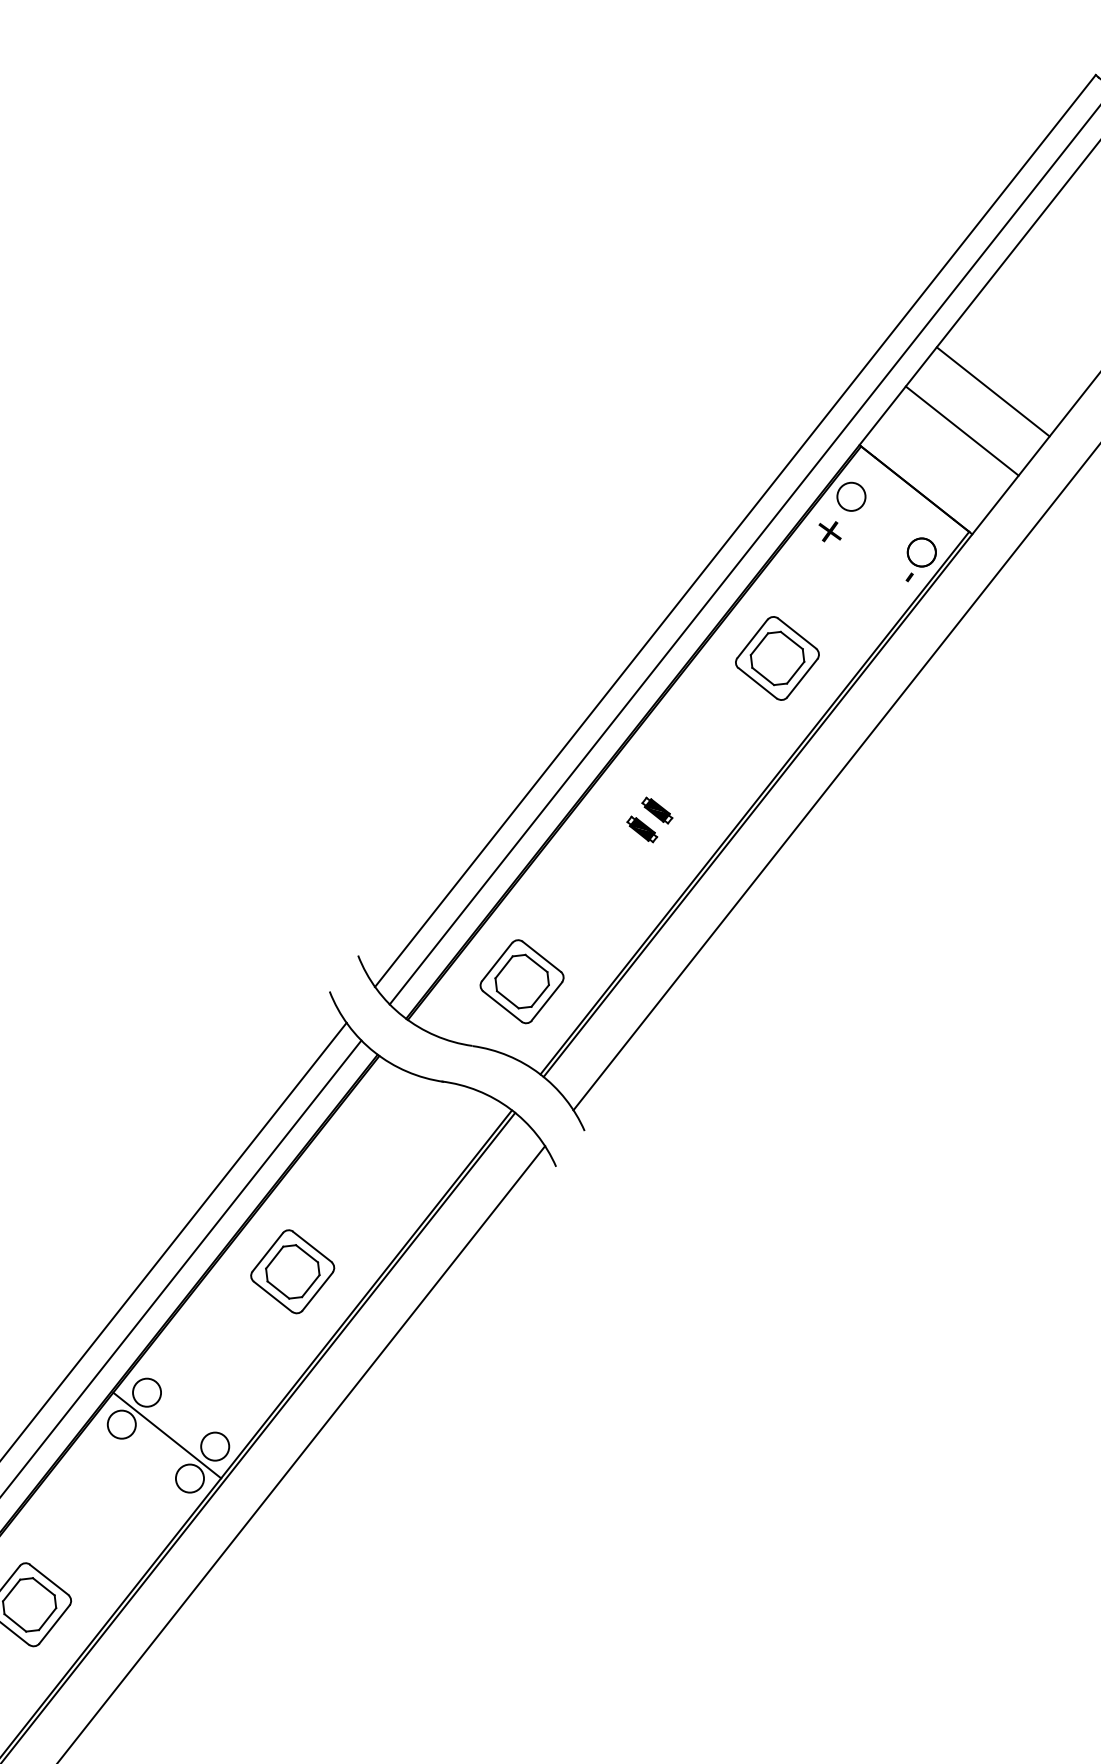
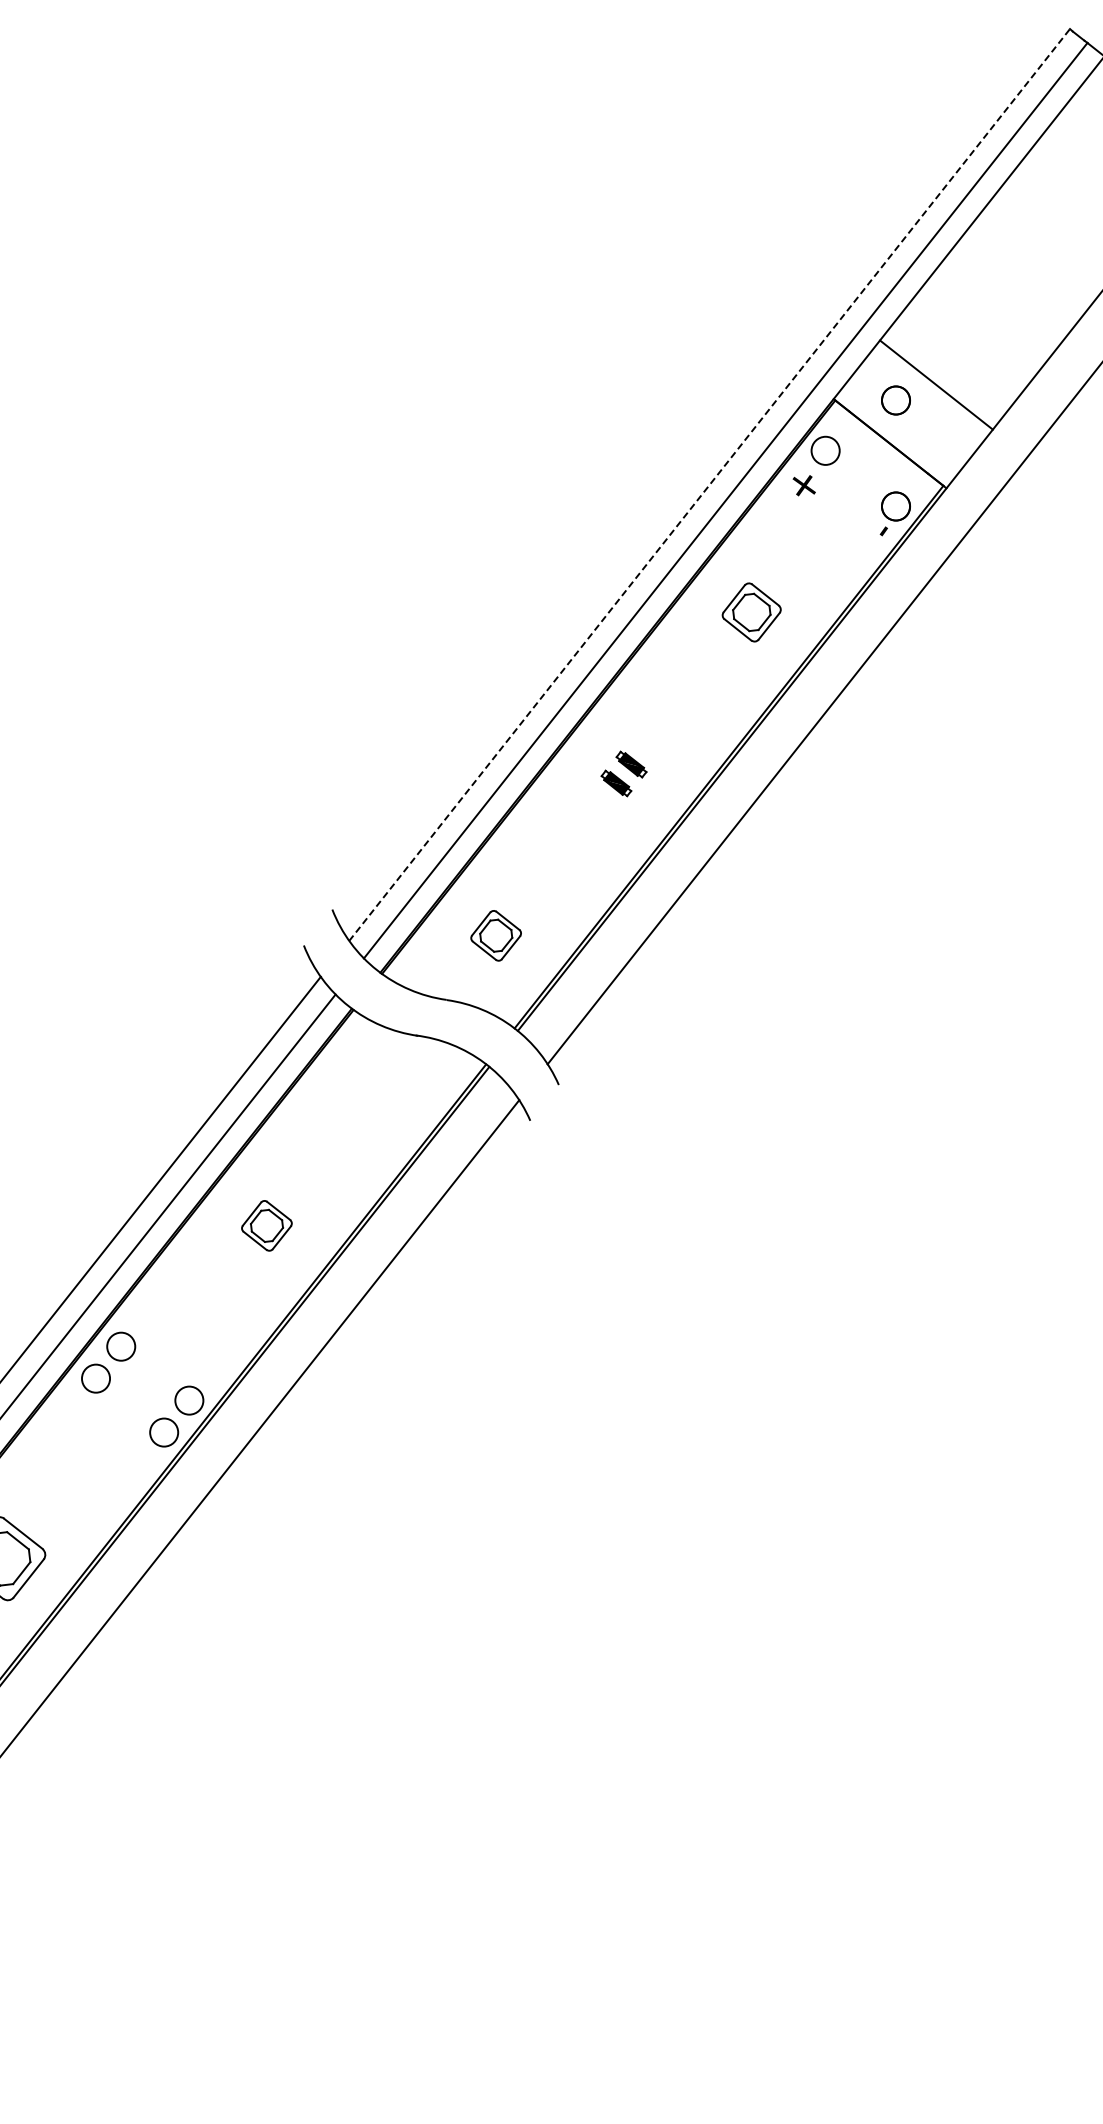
line: (993, 391) -> (967, 345), removed
circle: (921, 446) -> (895, 400), added
line: (735, 530) -> (709, 484), solid -> dashed
part: (777, 658) -> (751, 612), size x0.7
part: (521, 981) -> (495, 935), size x0.6
part: (292, 1271) -> (266, 1225), size x0.6
line: (167, 1435) -> (141, 1389), removed

